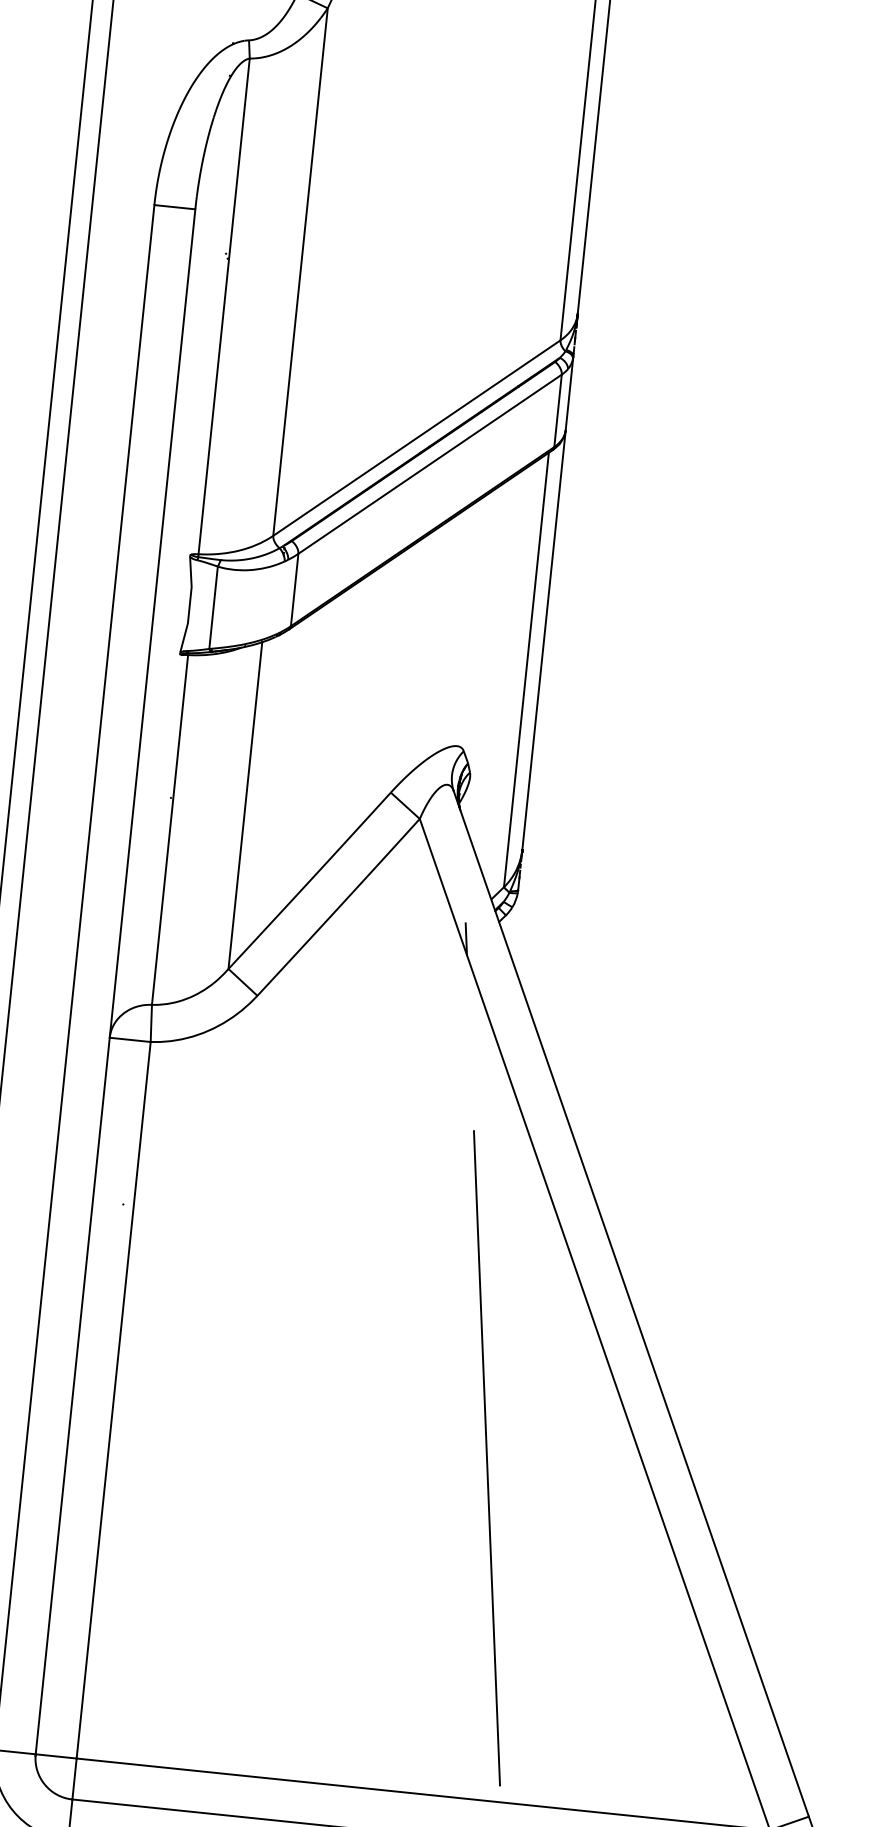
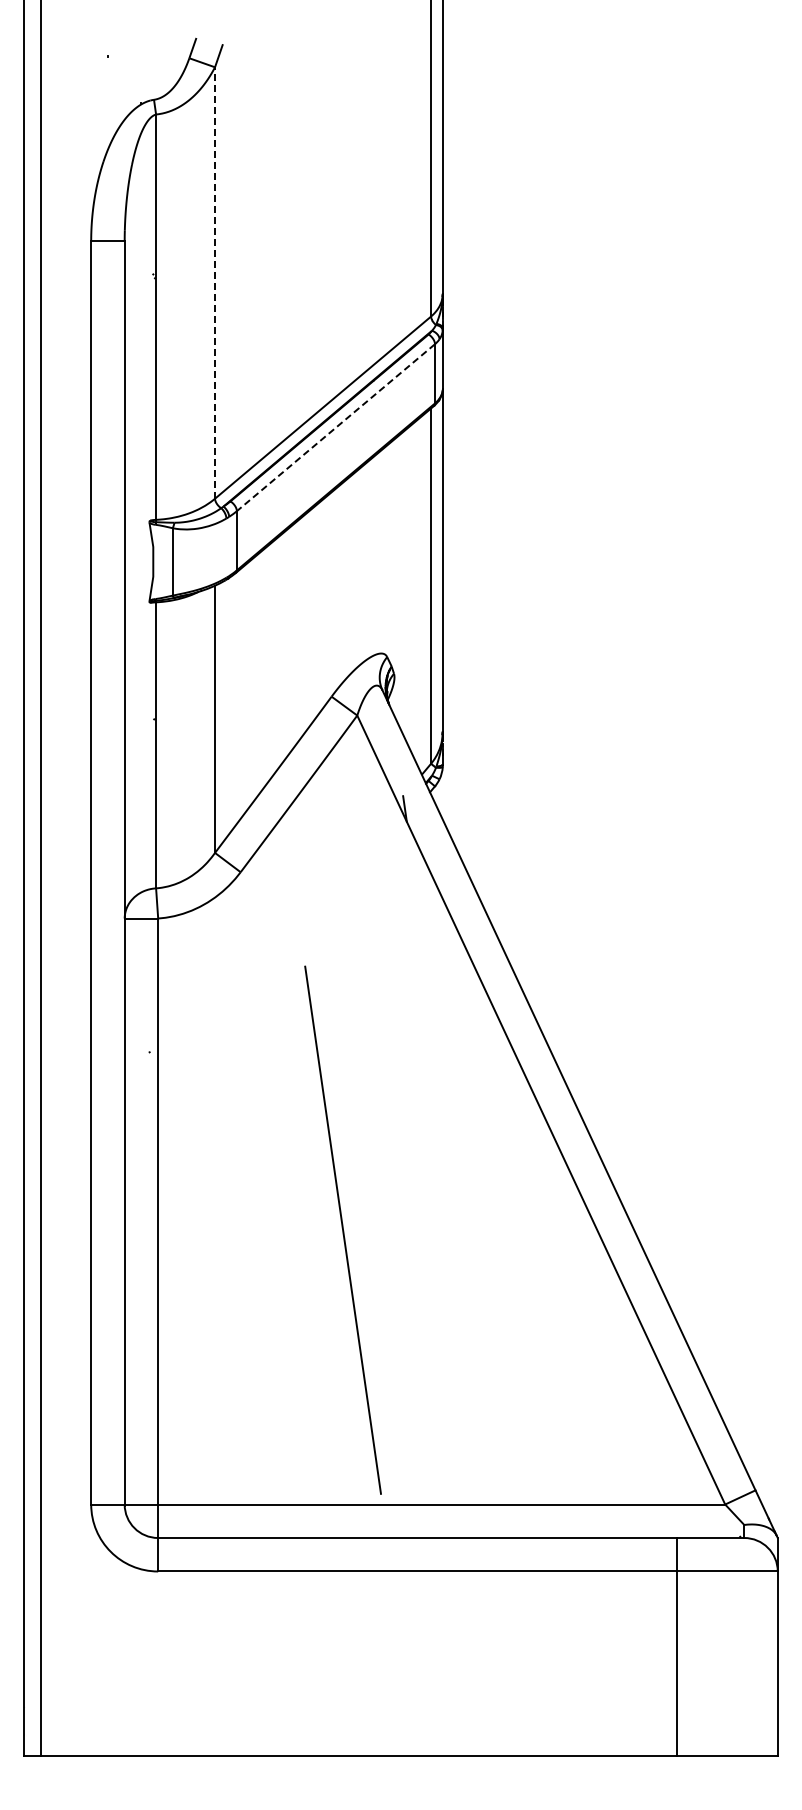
line: (301, 272) -> (215, 283), solid -> dashed
line: (429, 463) -> (335, 427), solid -> dashed
line: (486, 1457) -> (342, 1229), moved

